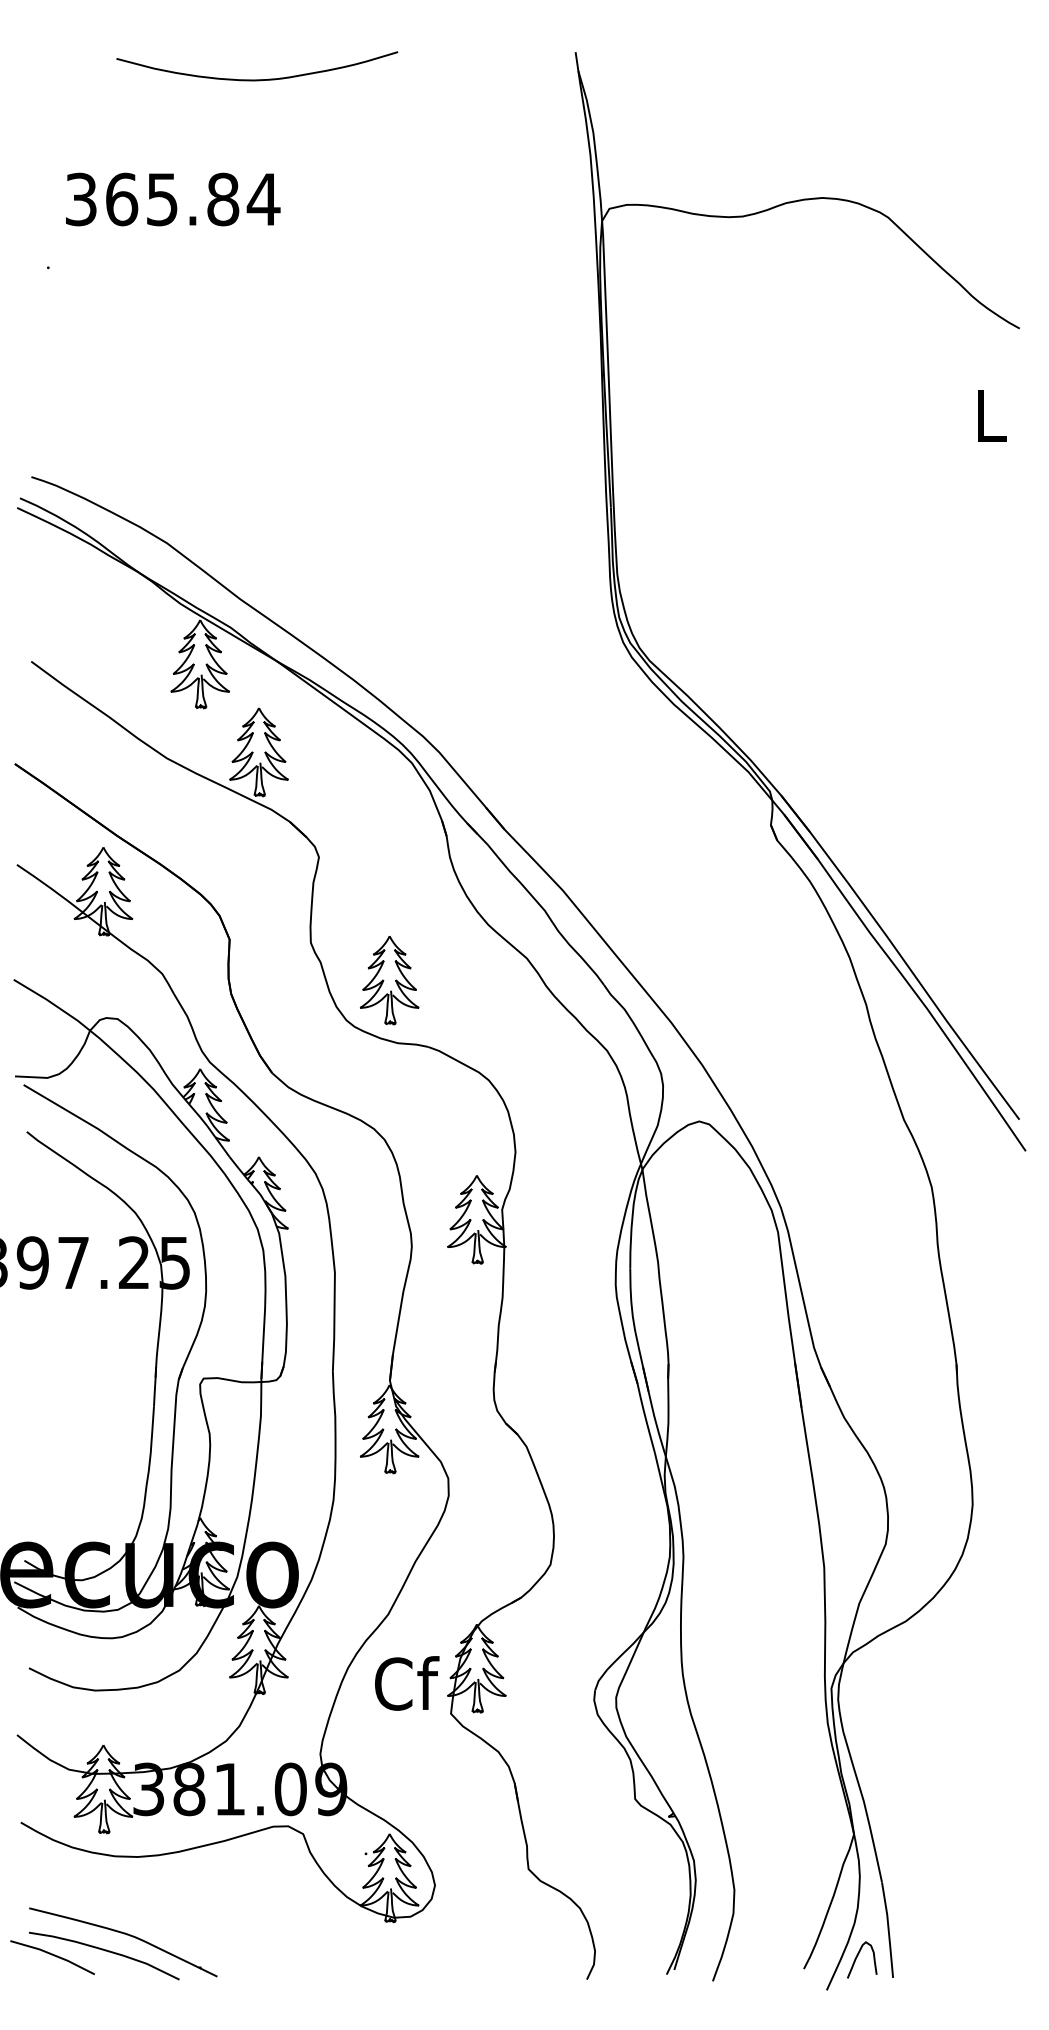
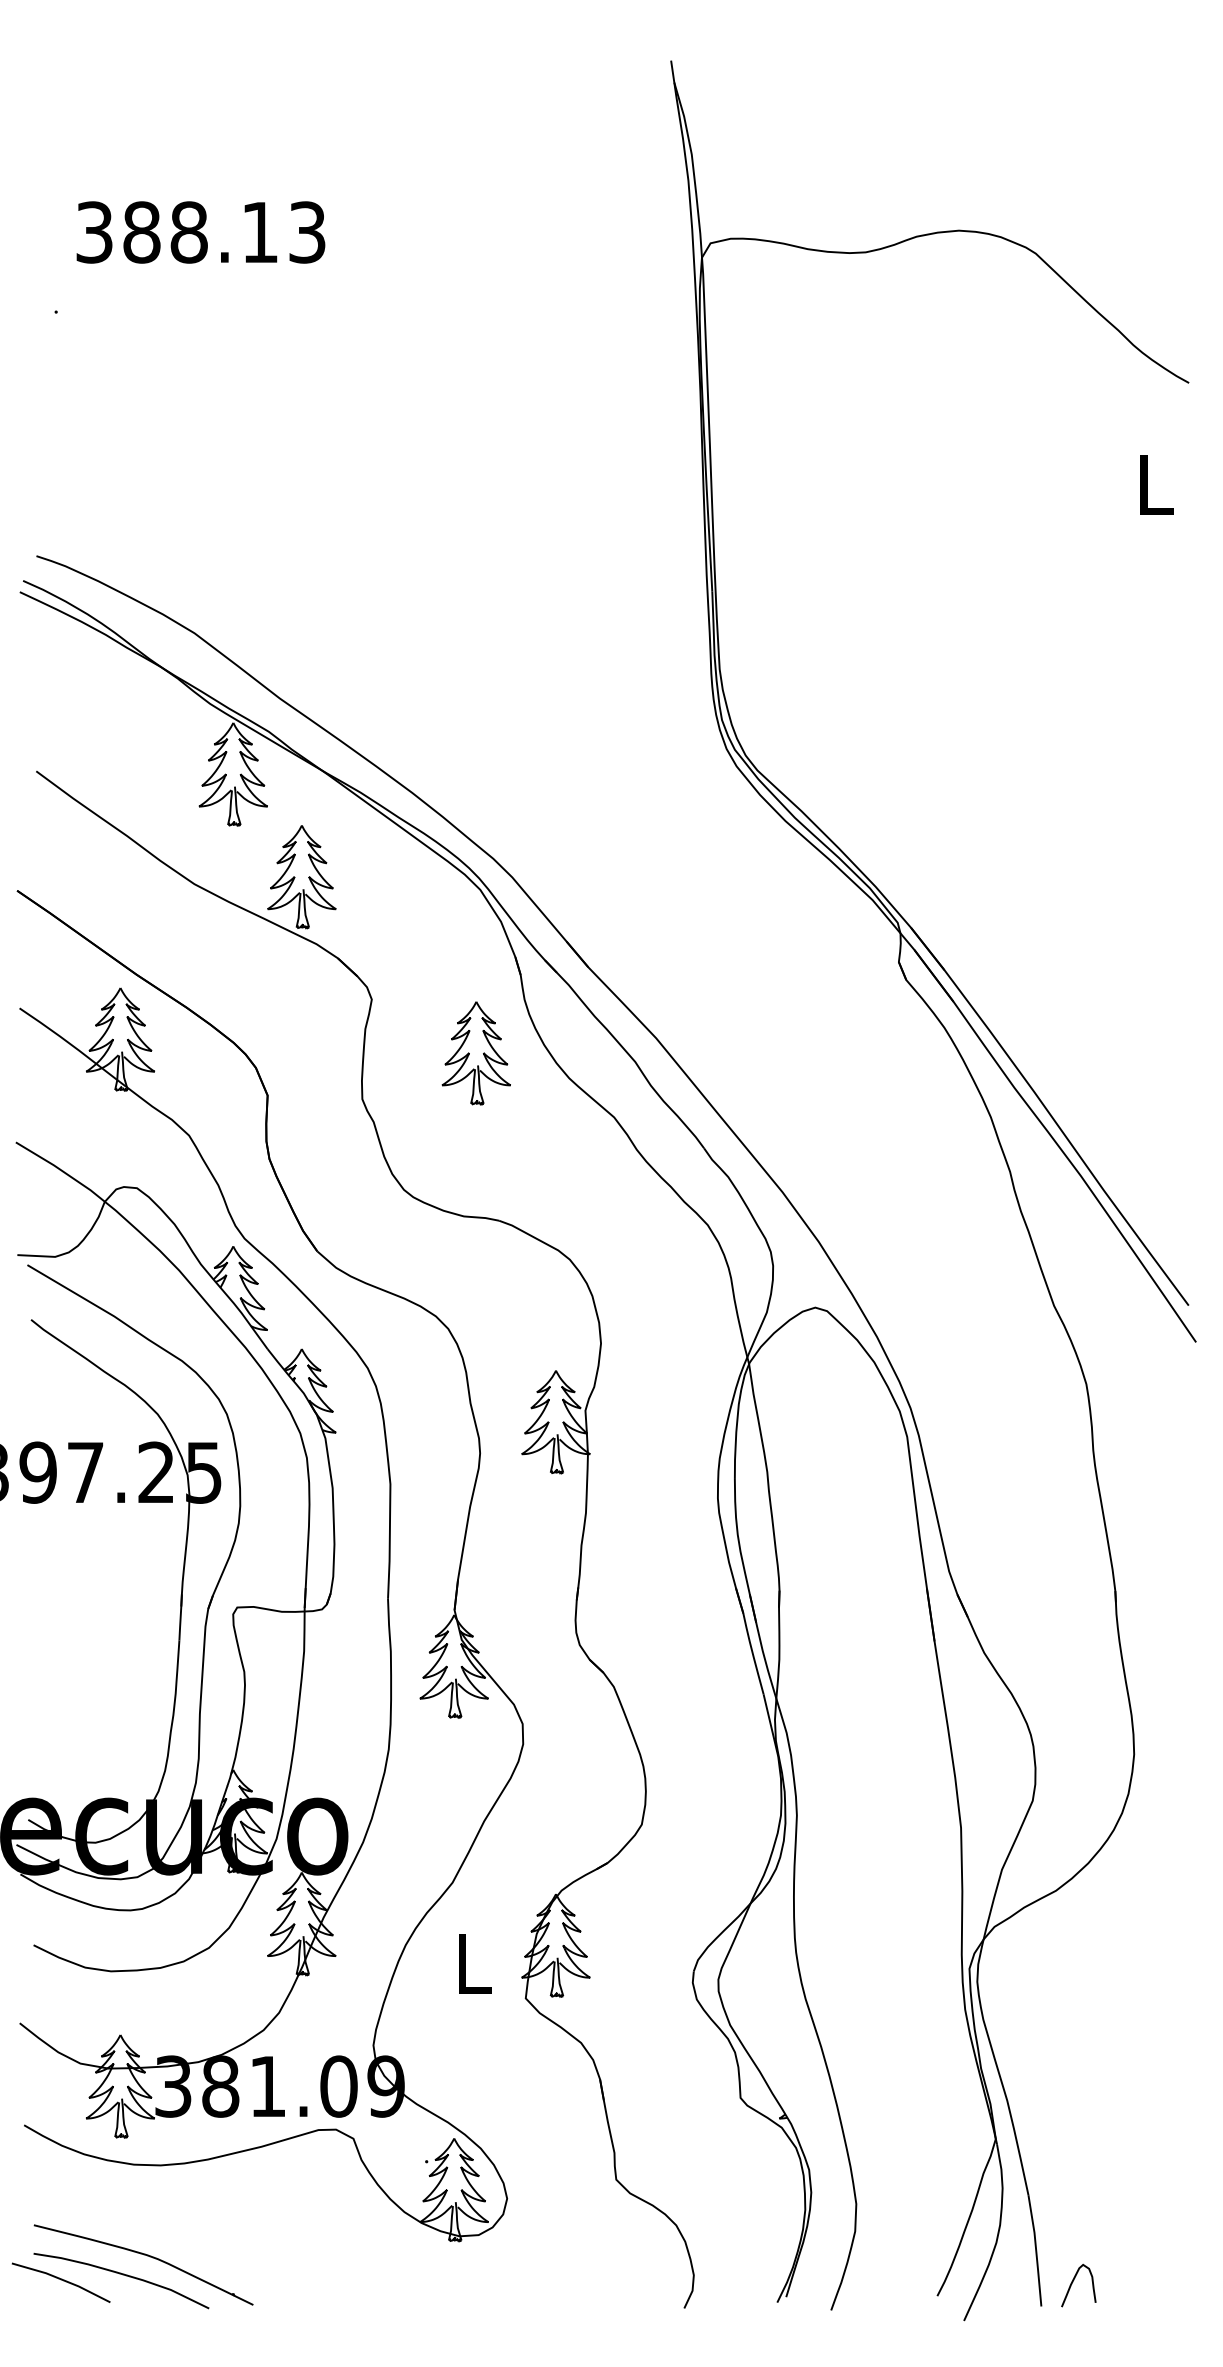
curve: (257, 79) -> (300, 92), removed
text: (193, 199) -> (225, 232), 365.84 -> 388.13
part: (389, 980) -> (476, 1053), moved
text: (407, 1683) -> (475, 1963), Cf -> L
curve: (857, 1957) -> (1073, 2282), moved

